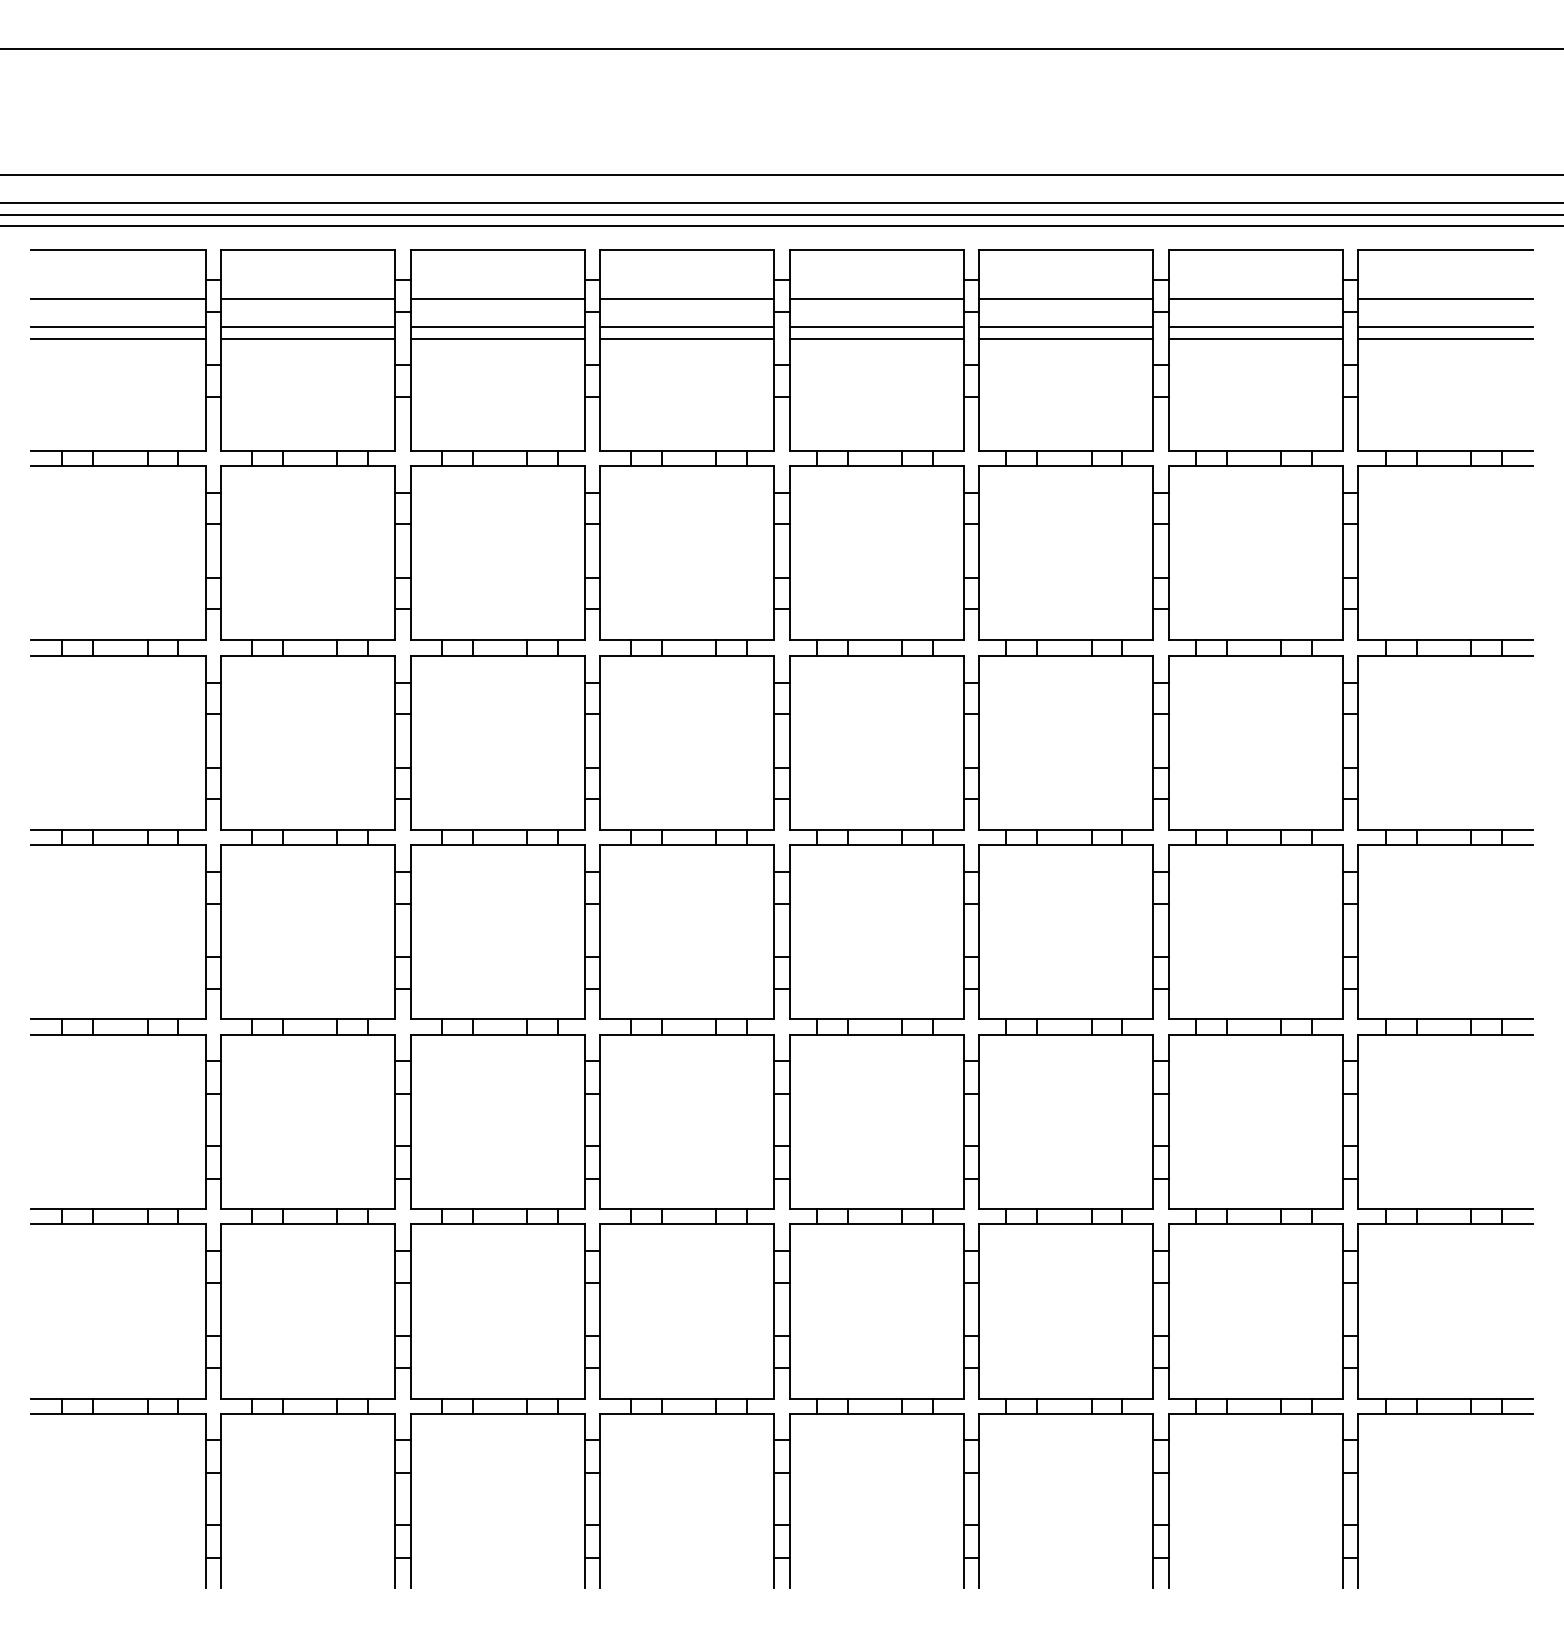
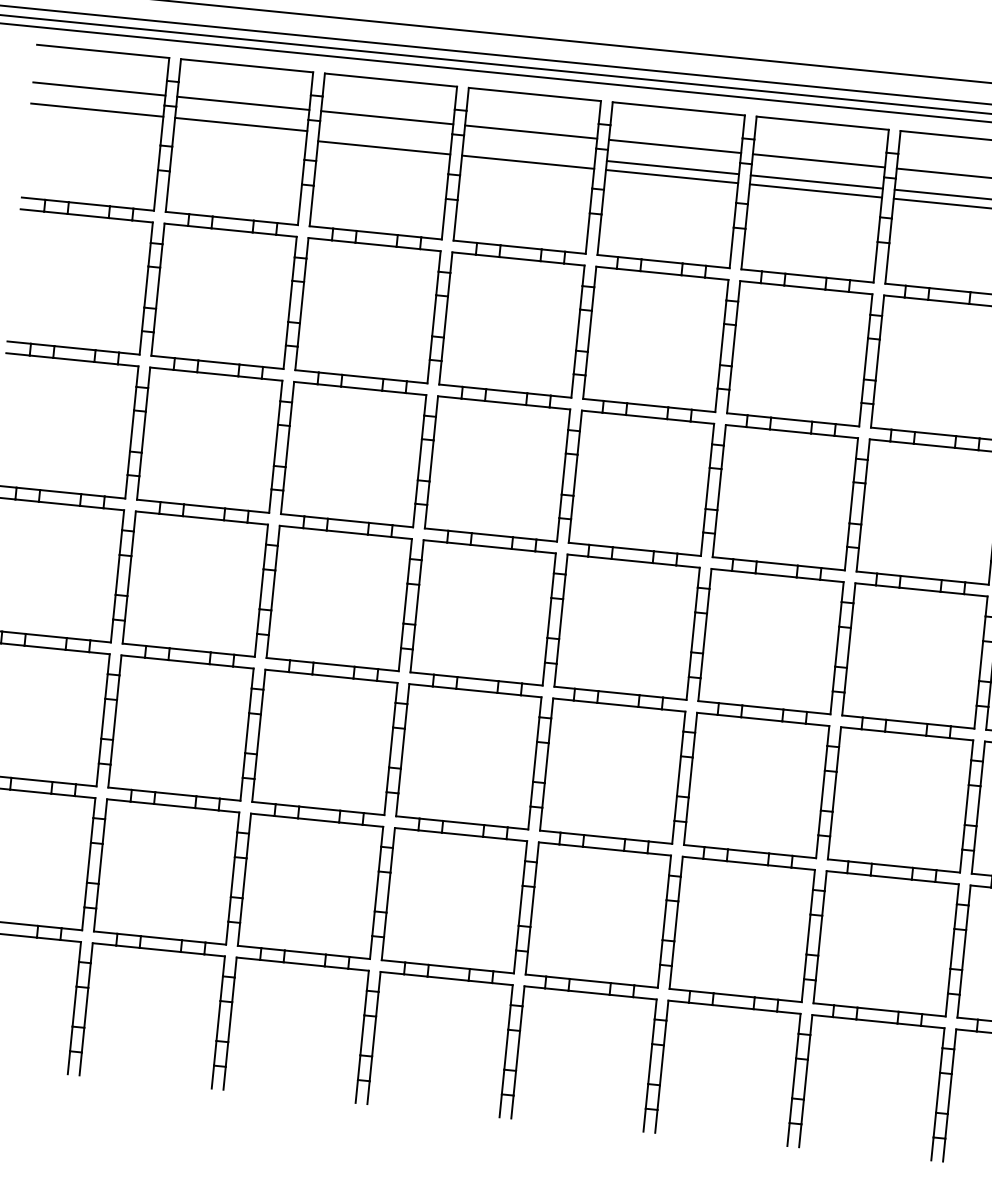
line: (497, 326) -> (385, 138), removed
line: (687, 326) -> (529, 152), removed
line: (118, 338) -> (96, 118), removed
line: (308, 338) -> (240, 133), removed

